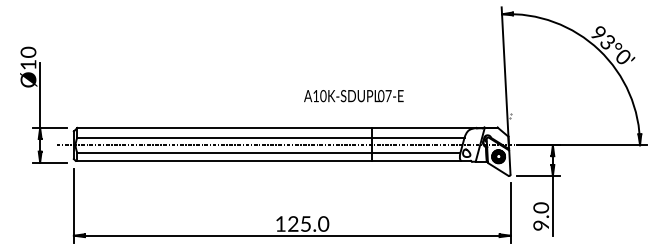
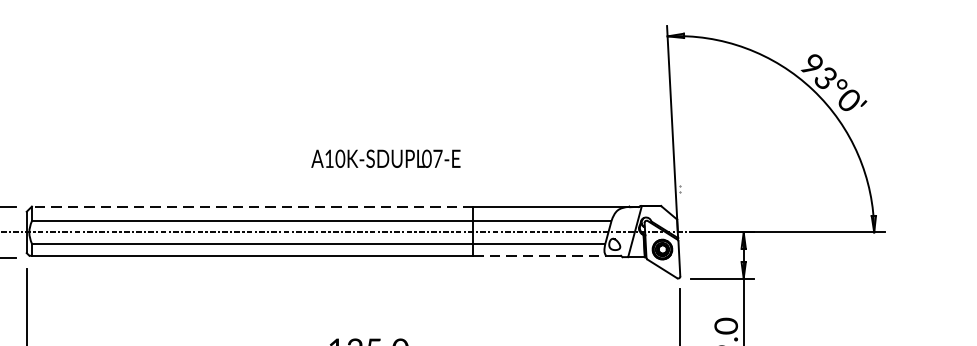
text: (353, 96) -> (385, 159), moved
line: (224, 127) -> (252, 205), solid -> dashed
line: (417, 160) -> (541, 255), solid -> dashed

